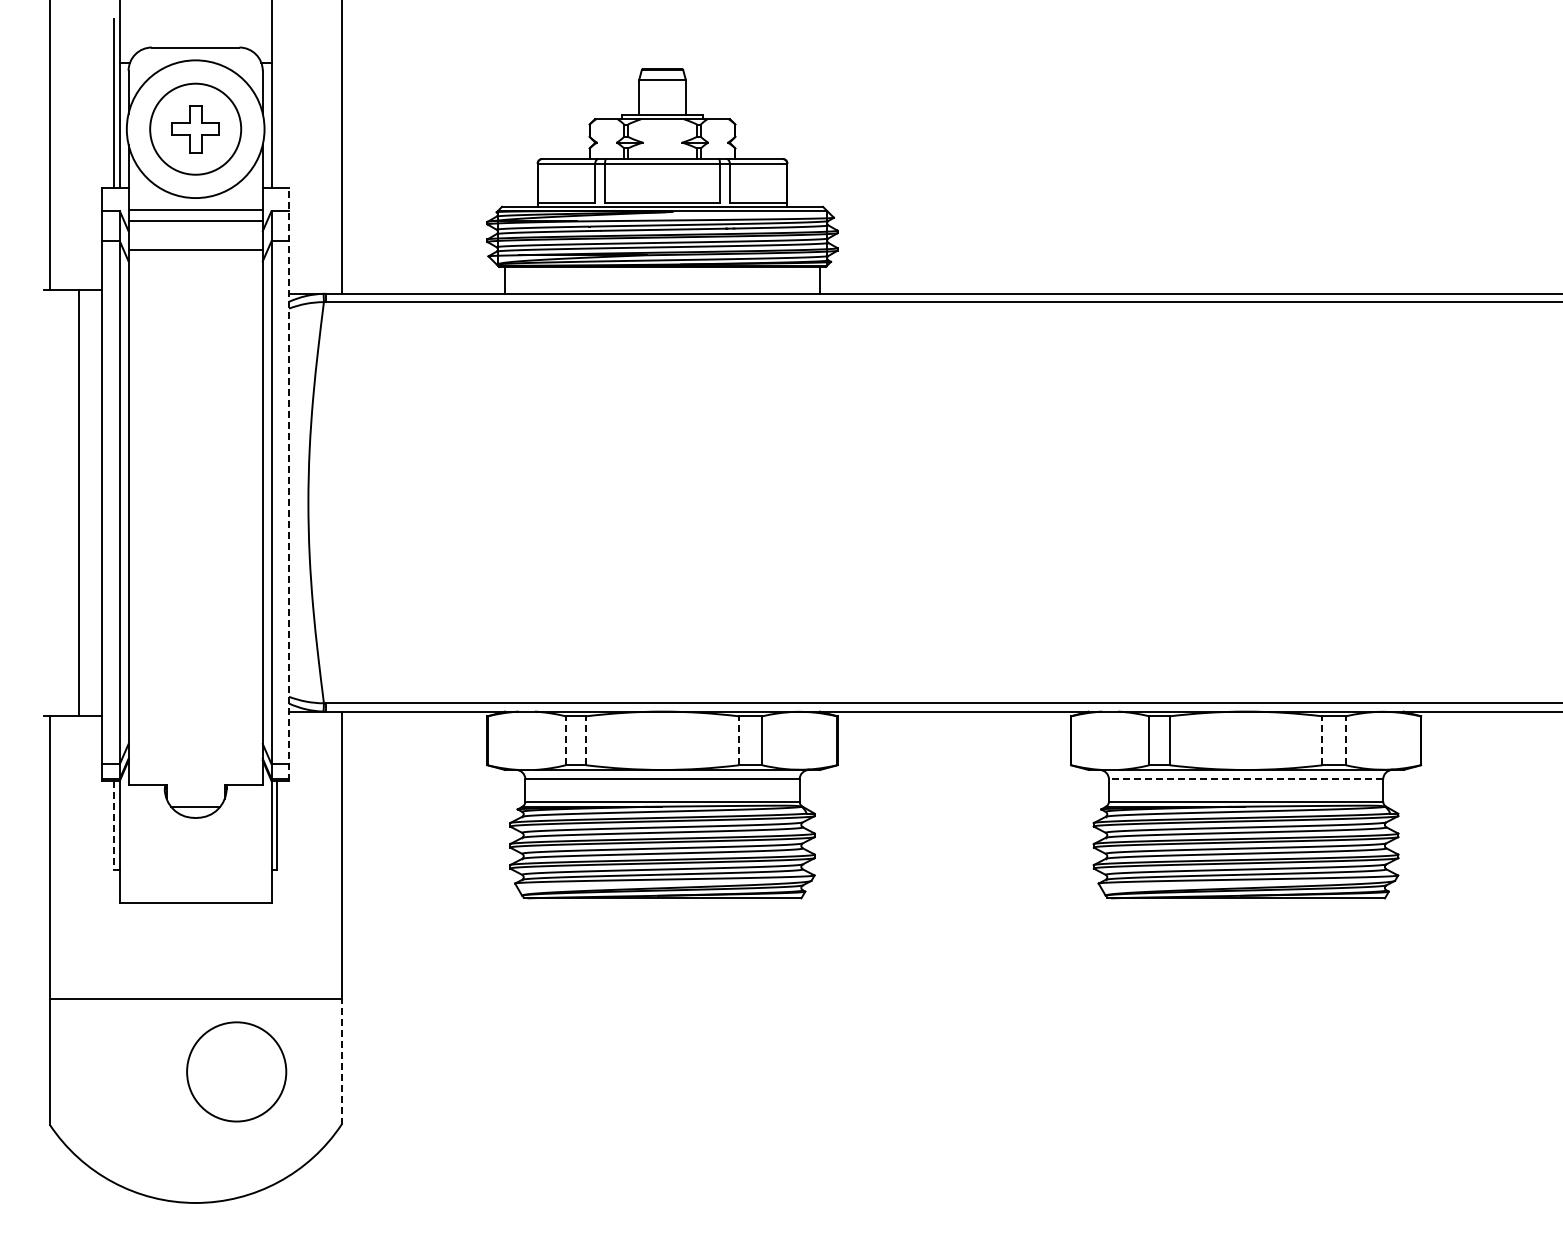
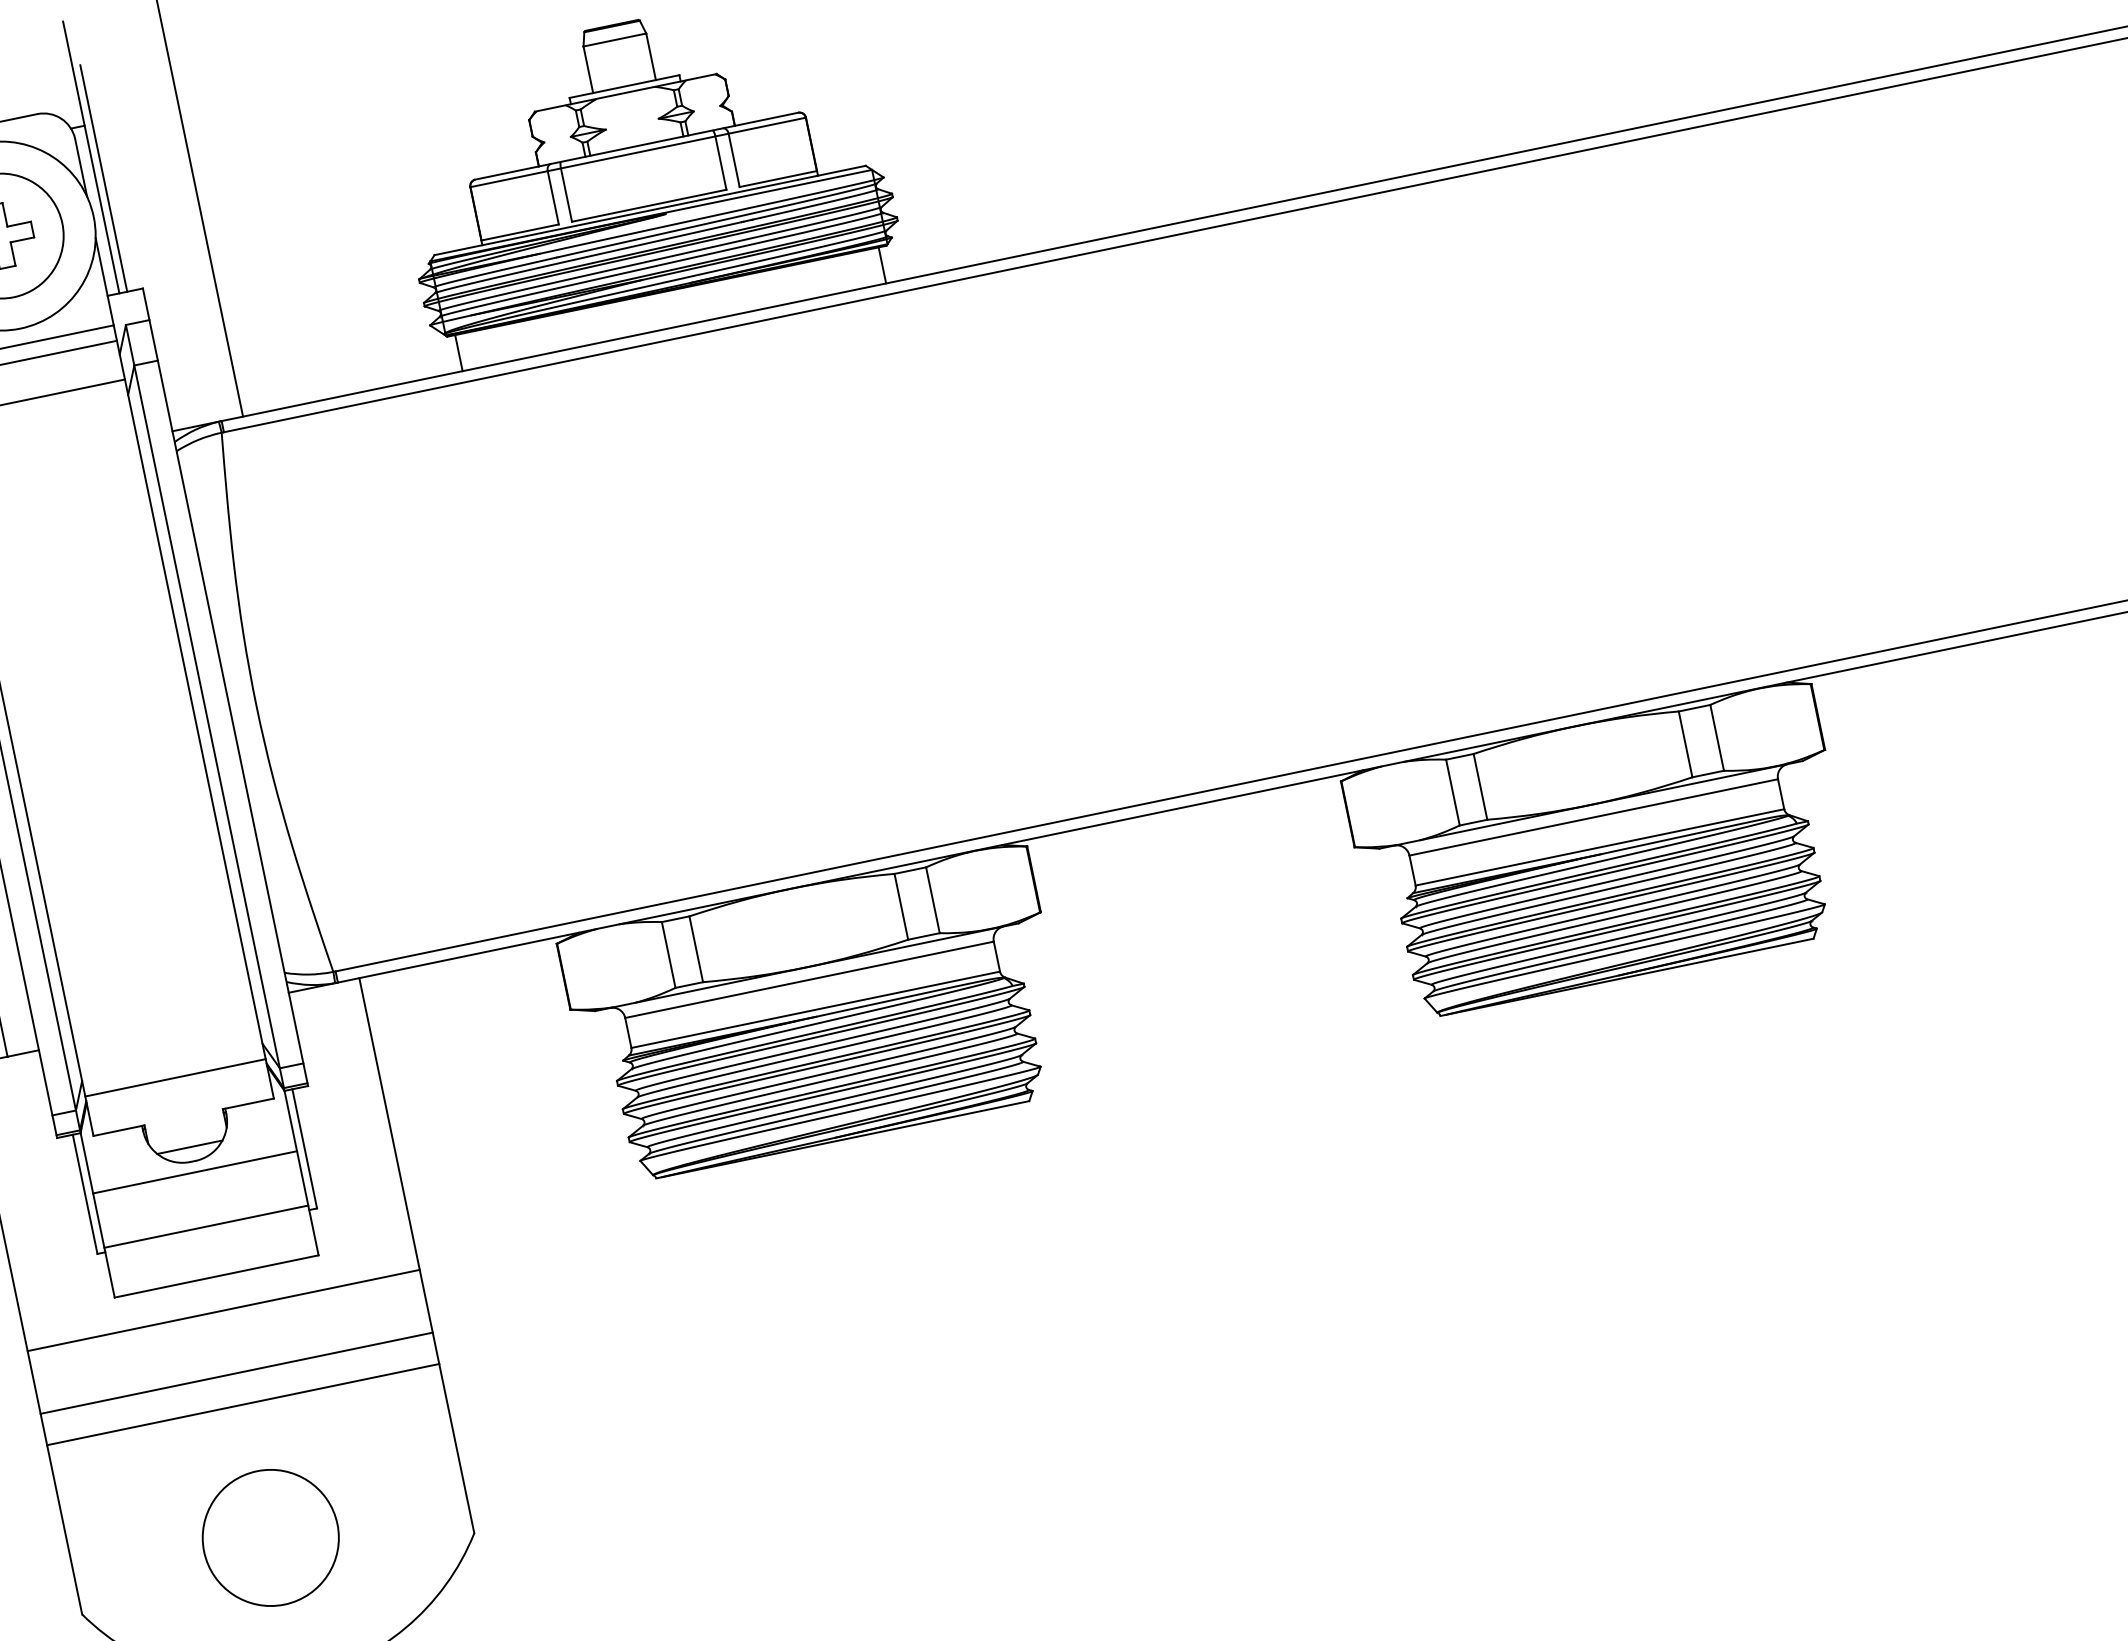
line: (277, 103) -> (103, 178), added
line: (289, 484) -> (226, 687), dashed -> solid
line: (565, 740) -> (668, 954), dashed -> solid
line: (586, 740) -> (696, 948), dashed -> solid
line: (738, 740) -> (900, 906), dashed -> solid
line: (1322, 740) -> (1685, 743), dashed -> solid
line: (1345, 740) -> (1716, 737), dashed -> solid
line: (195, 755) -> (175, 1077), added
line: (1245, 779) -> (1593, 817), dashed -> solid
line: (113, 825) -> (84, 1194), dashed -> solid
line: (195, 825) -> (194, 1171), added
line: (195, 866) -> (206, 1226), added
line: (195, 928) -> (223, 1310), added
line: (195, 975) -> (236, 1373), added
line: (341, 1061) -> (456, 1448), dashed -> solid
circle: (236, 1071) -> (270, 1537), moved

